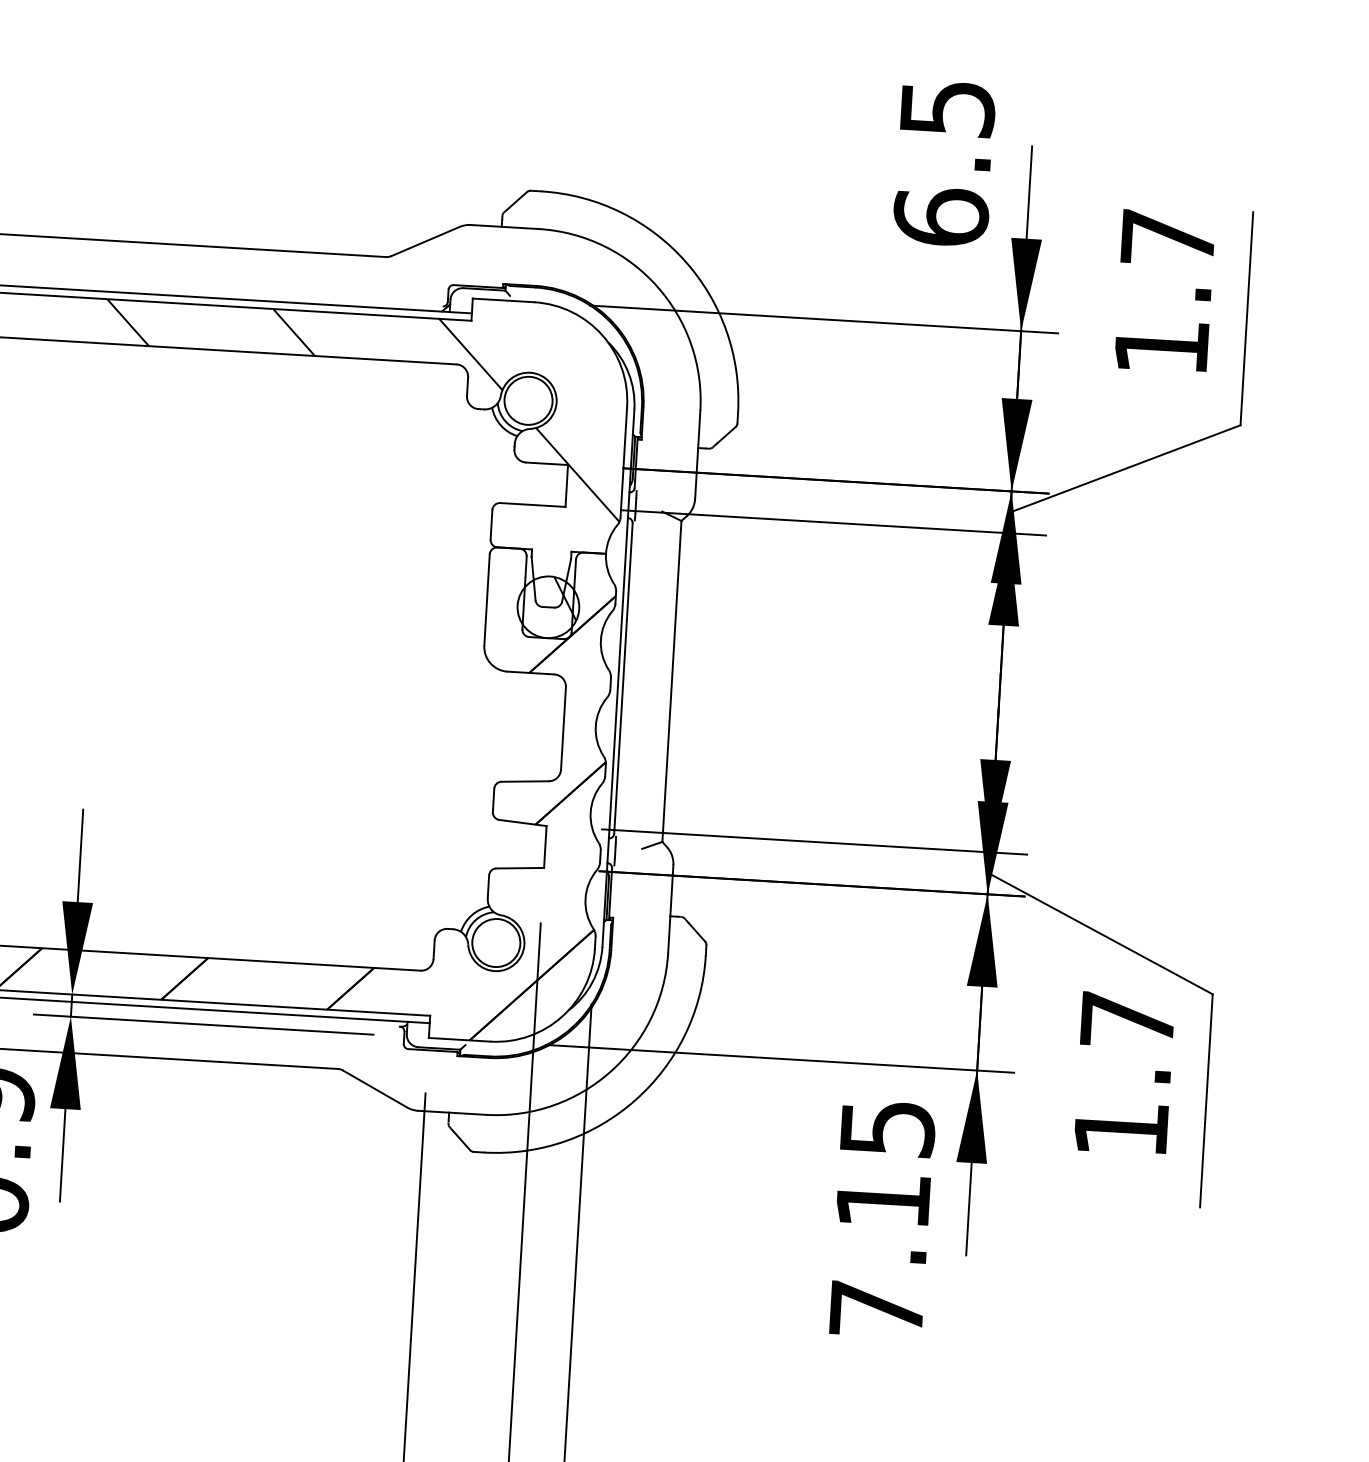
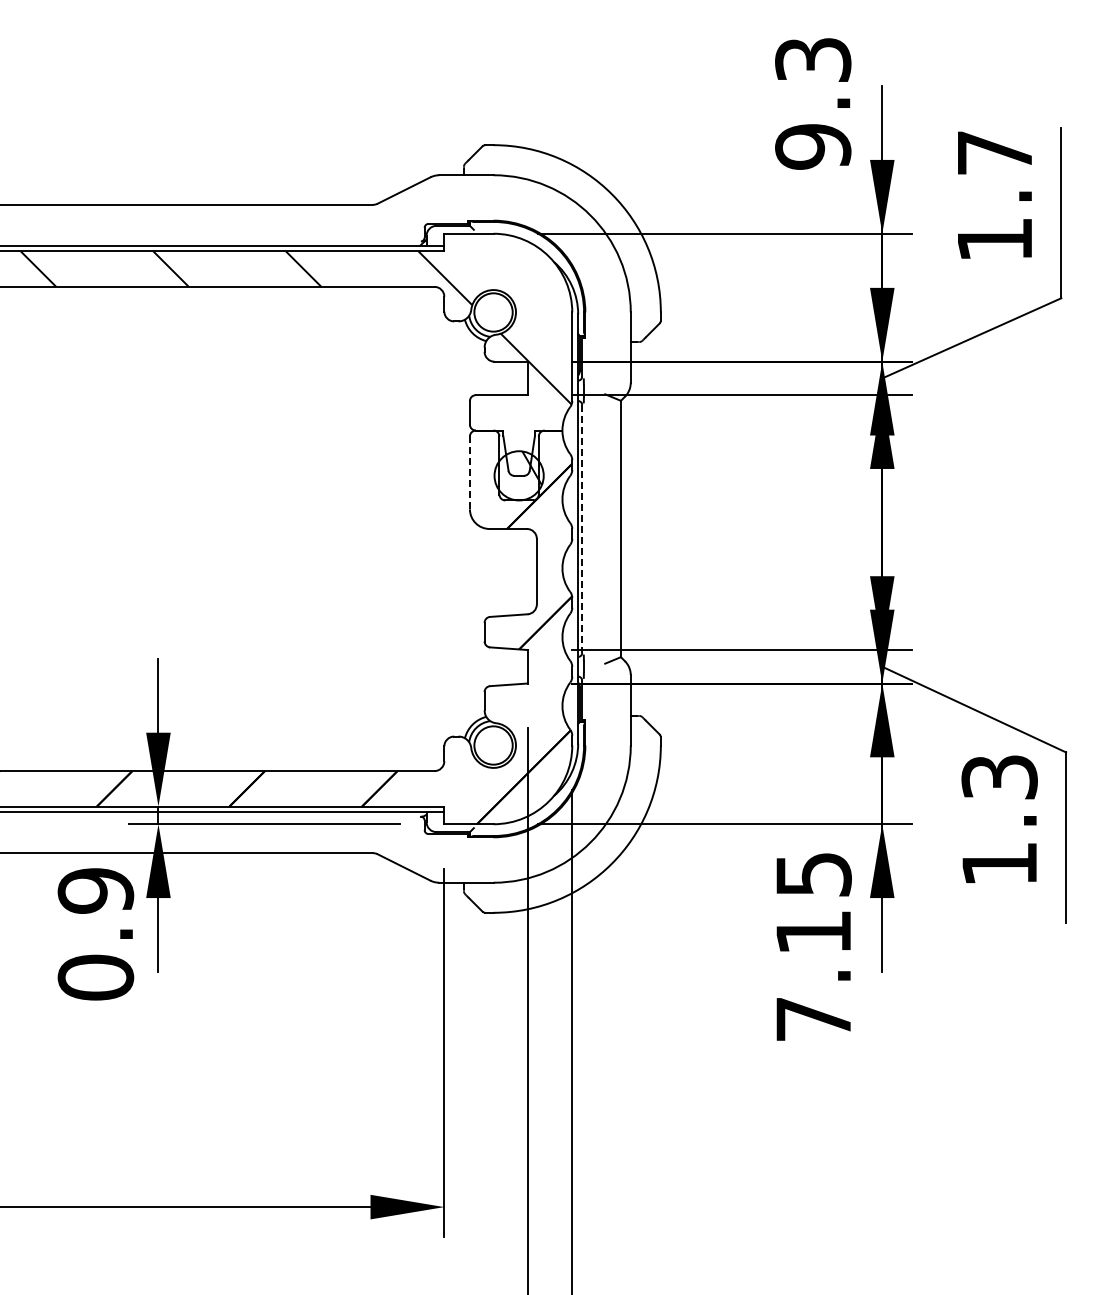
text: (944, 162) -> (813, 103), 6.5 -> 9.3
line: (486, 600) -> (469, 473), solid -> dashed
line: (623, 679) -> (582, 529), solid -> dashed
text: (1127, 1020) -> (999, 777), 1.7 -> 1.3

